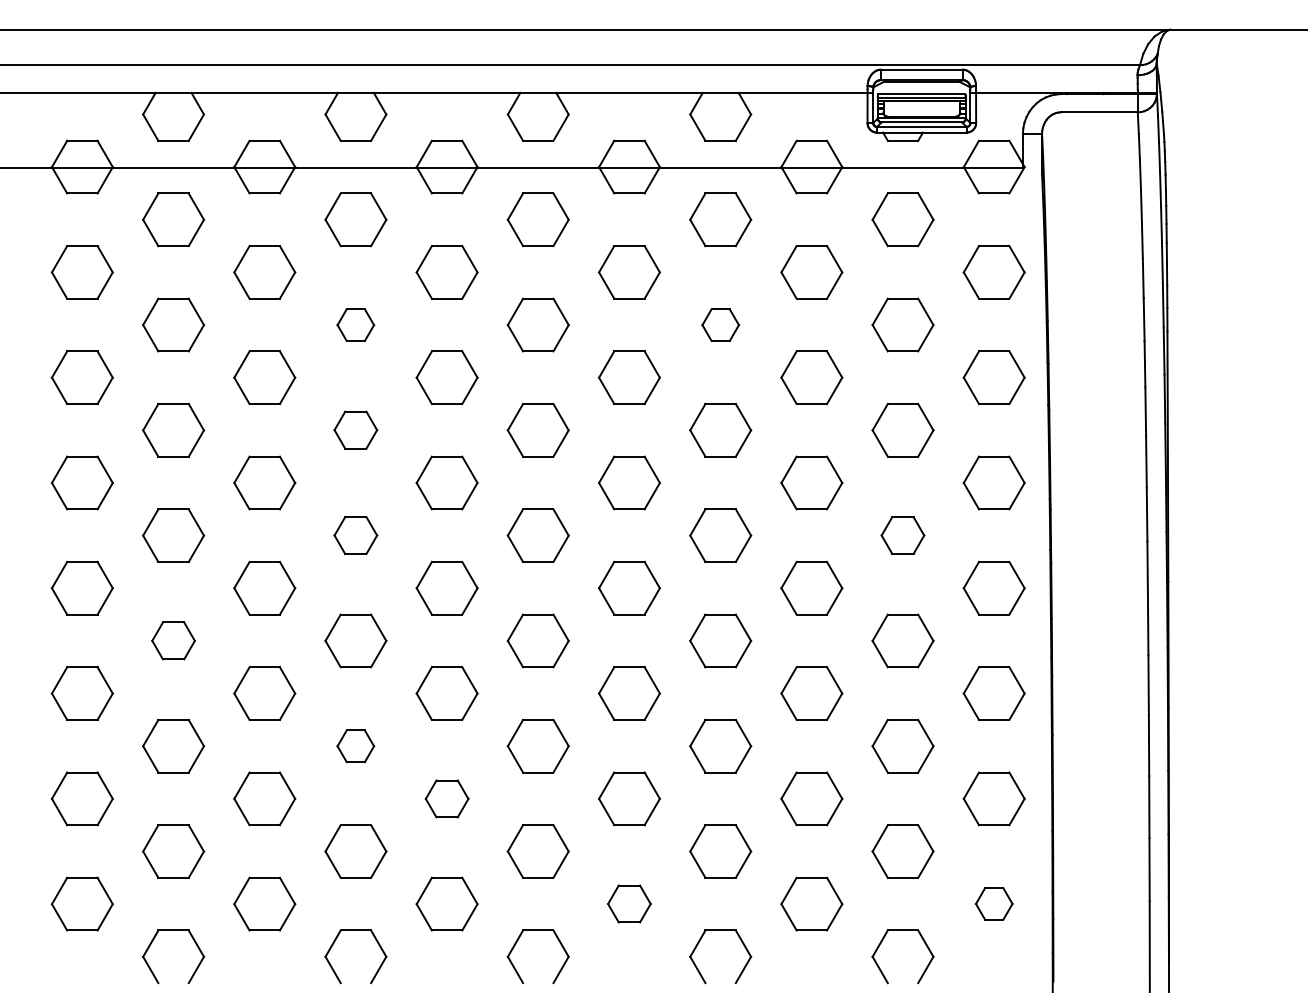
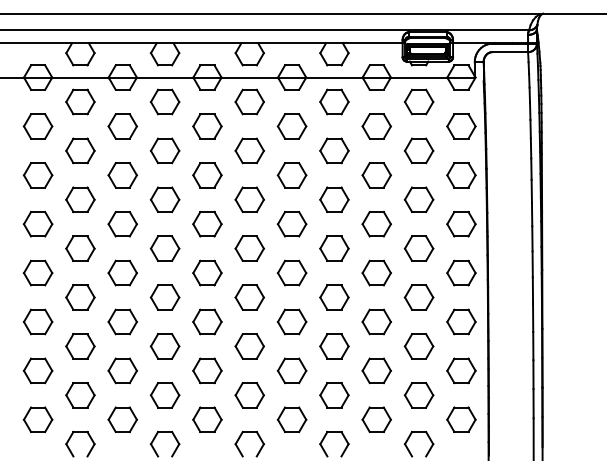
part: (354, 324) -> (164, 150), size x1.67
part: (720, 324) -> (334, 150), size x1.67
part: (354, 429) -> (164, 199), size x1.43
part: (354, 535) -> (164, 248), size x1.43
part: (901, 535) -> (418, 248), size x1.43
part: (173, 640) -> (80, 297), size x1.43
part: (354, 746) -> (164, 346), size x1.67
part: (447, 798) -> (207, 370), size x1.43
part: (628, 903) -> (291, 419), size x1.43
part: (994, 903) -> (461, 419), size x1.67

